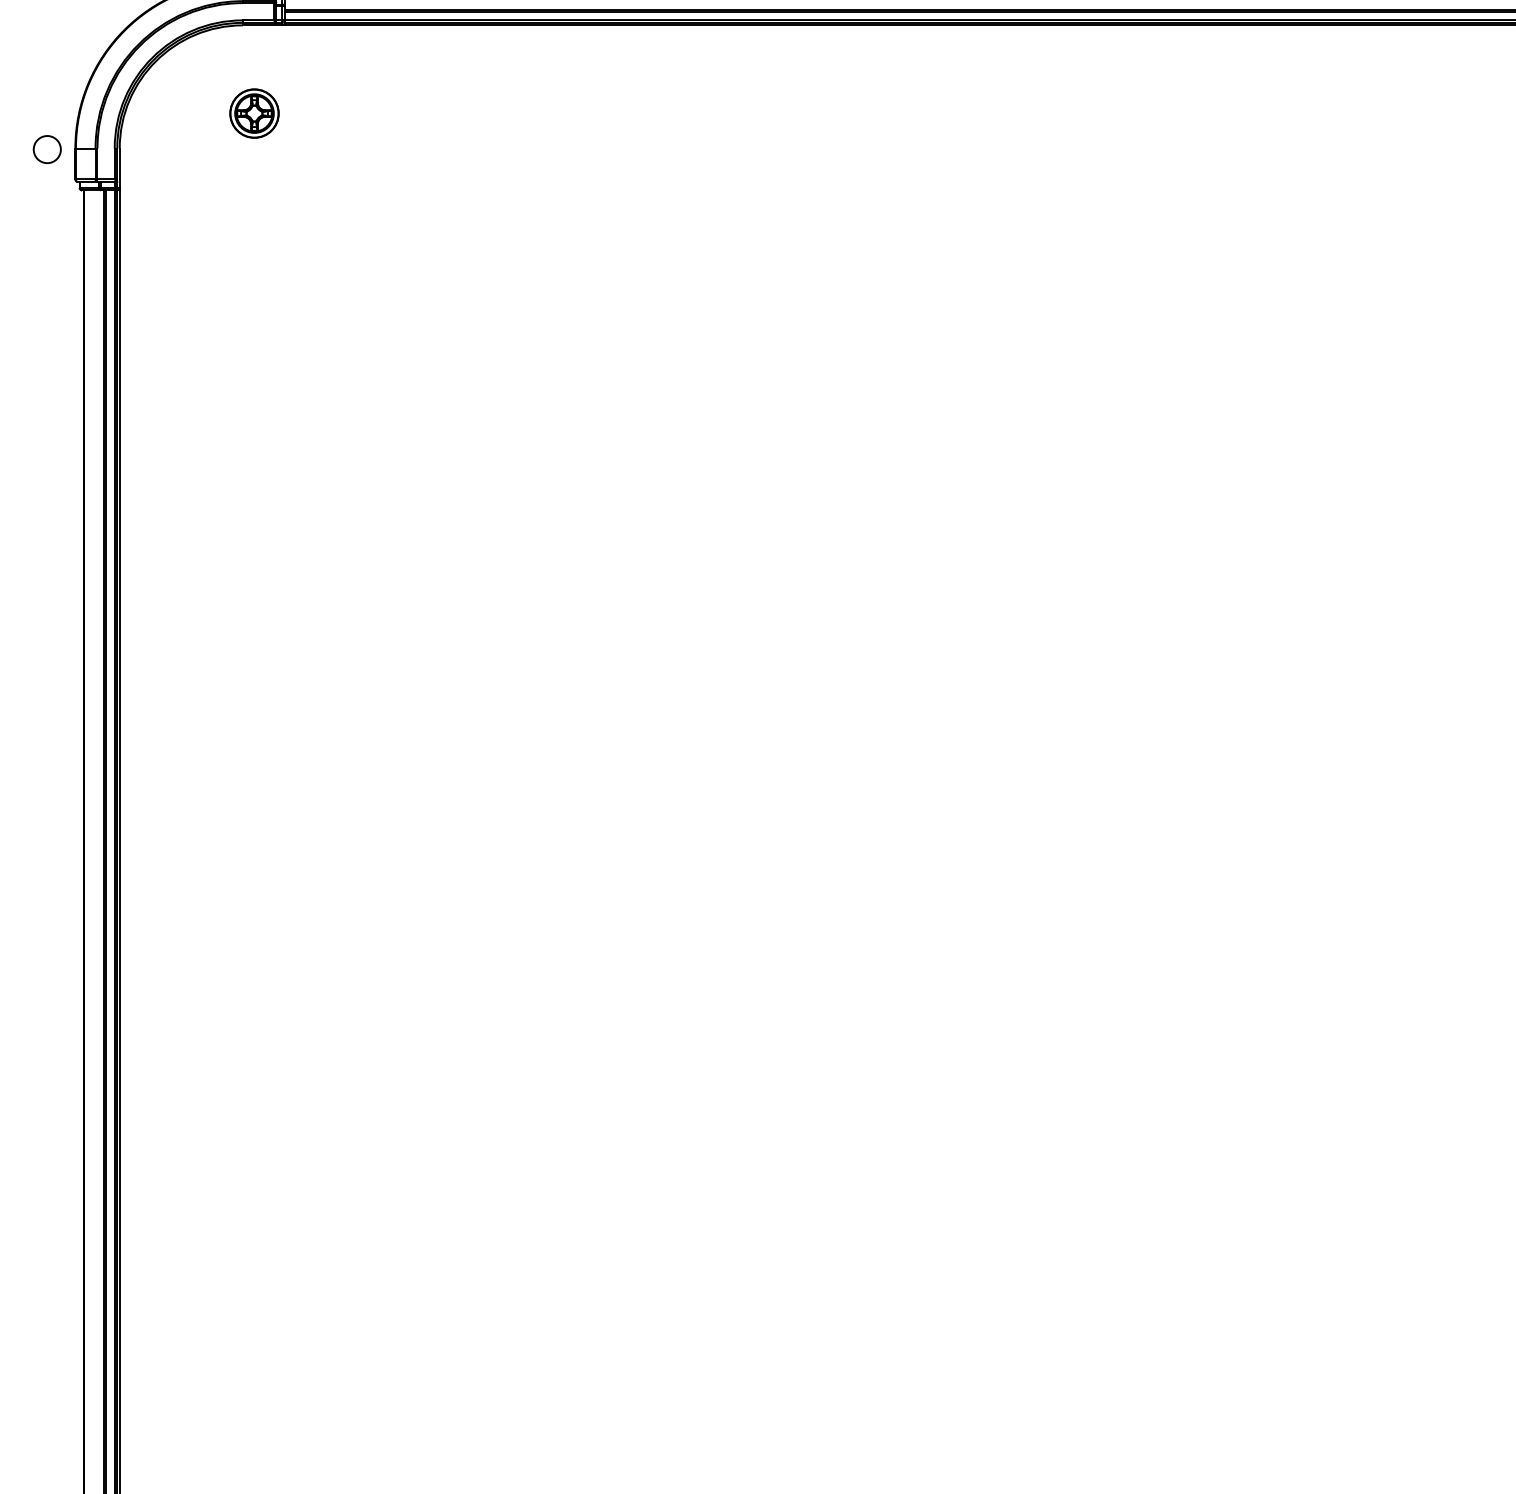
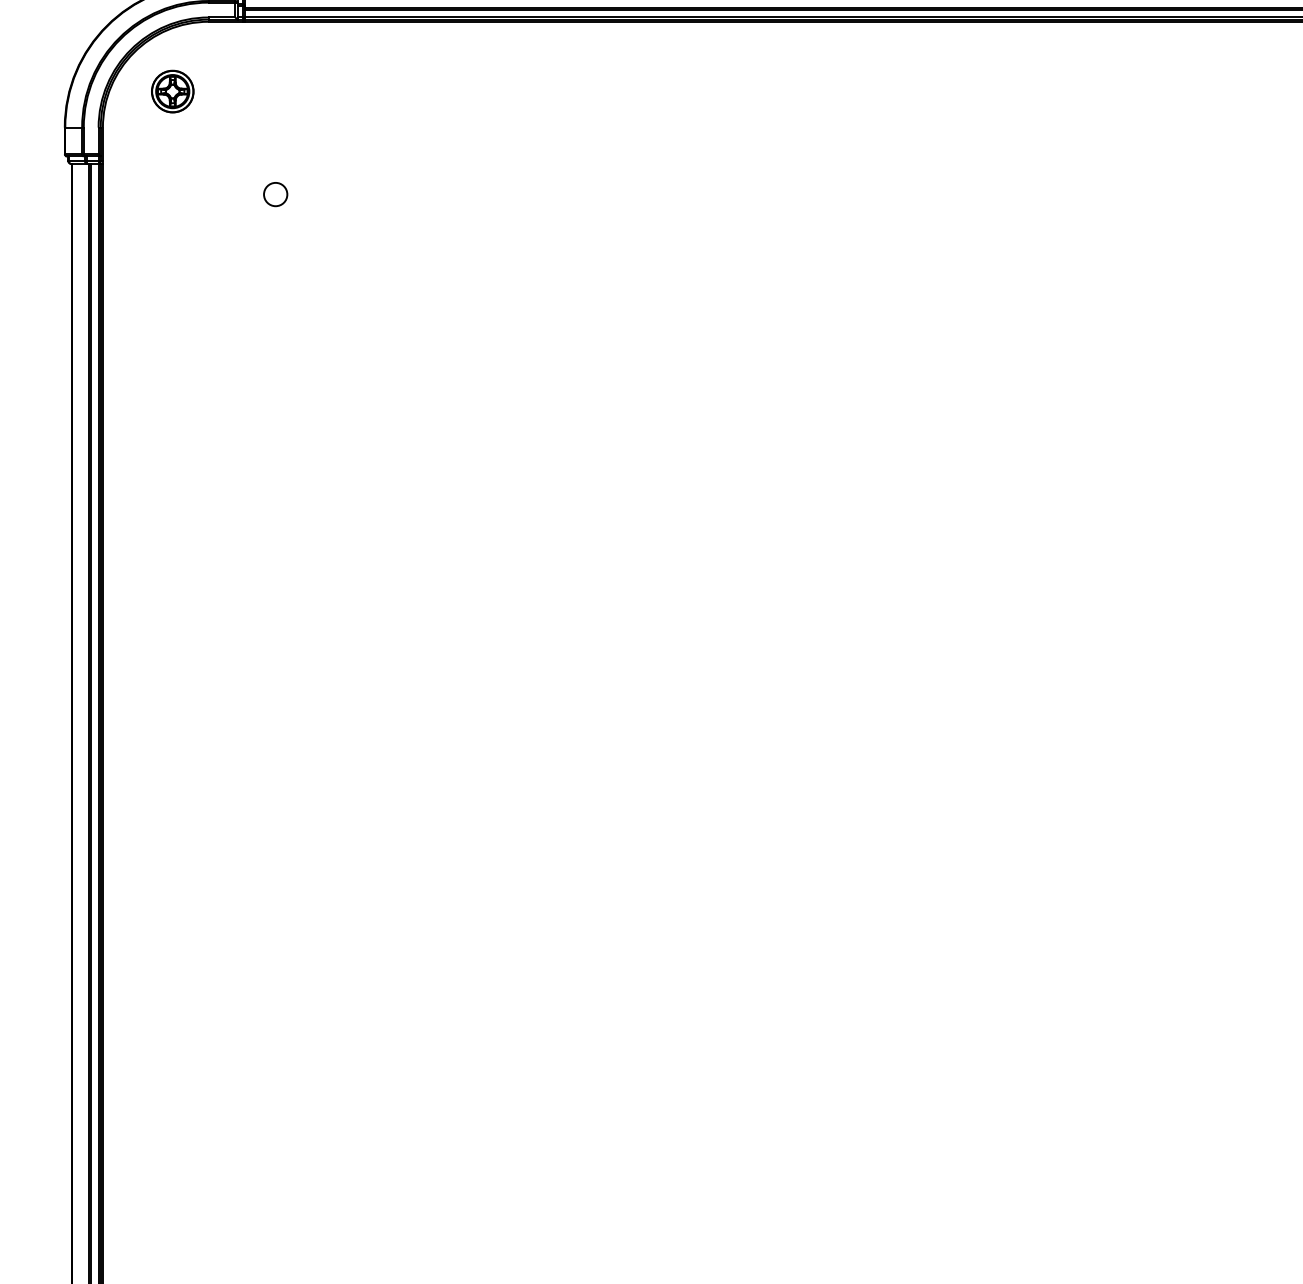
part: (254, 113) -> (172, 91), moved
circle: (47, 149) -> (275, 194), moved

